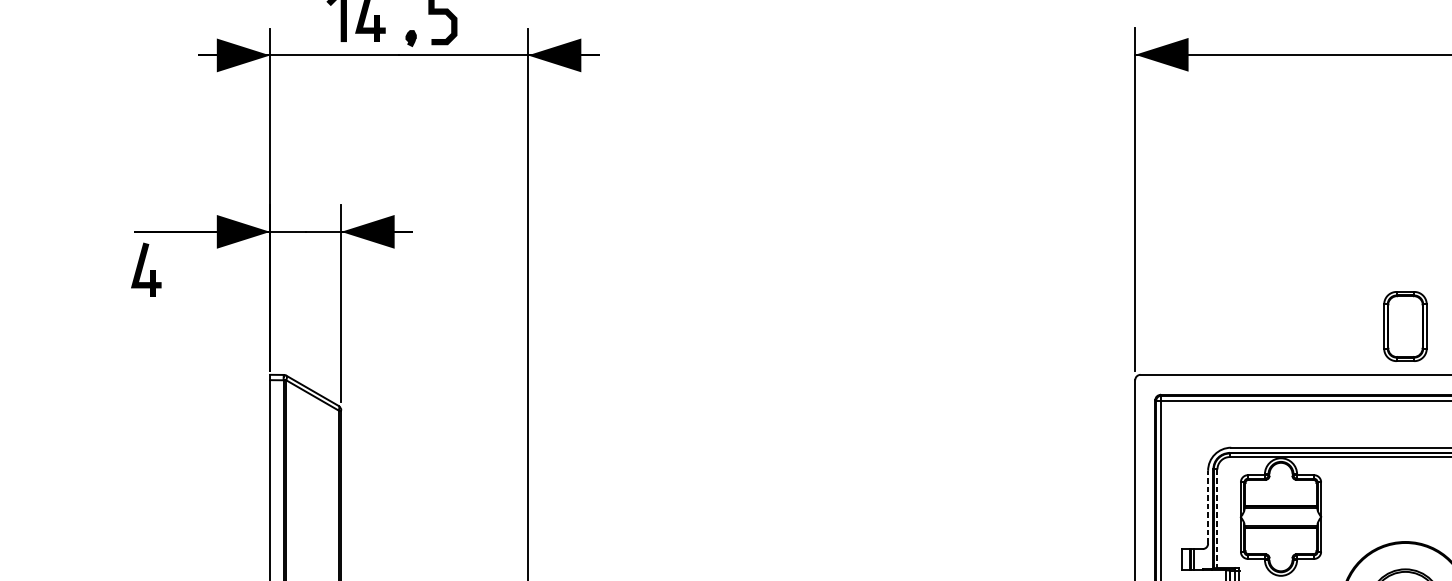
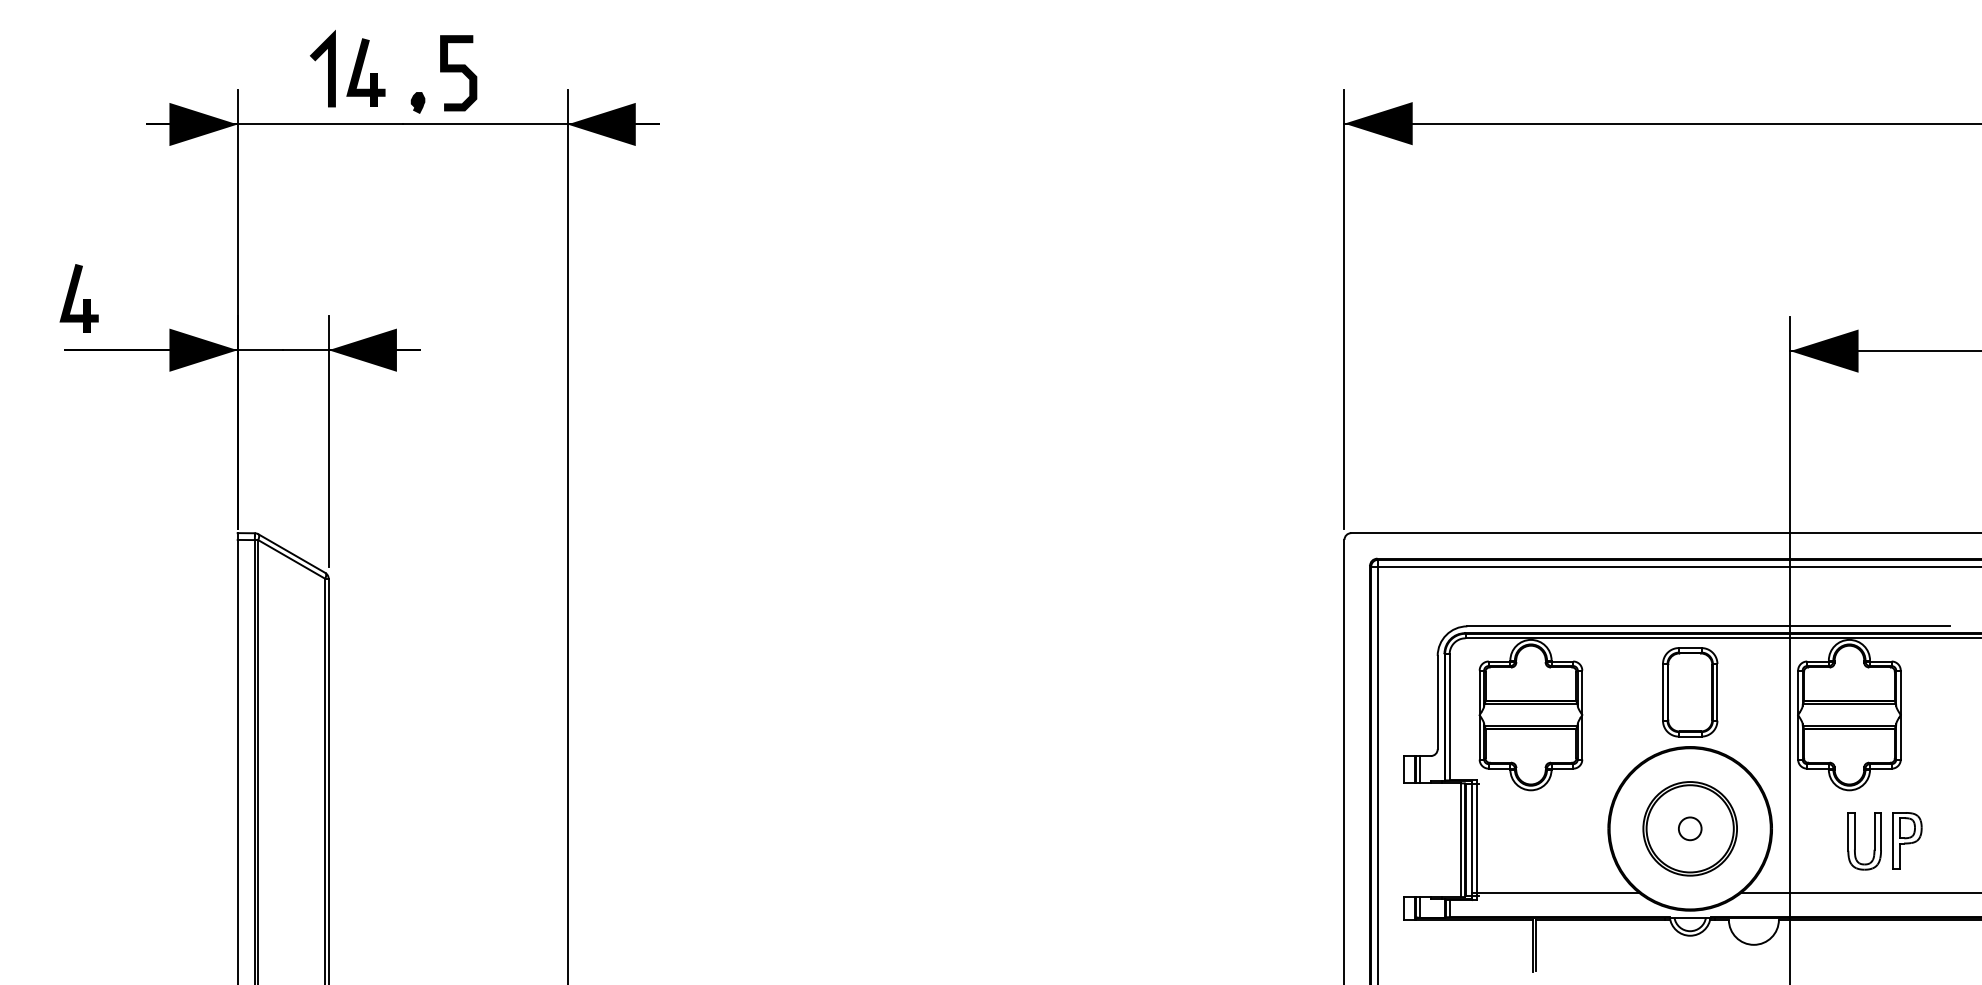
part: (145, 269) -> (78, 298), moved
part: (1405, 326) -> (1690, 692), moved
line: (1207, 507) -> (1437, 702), dashed -> solid
line: (1217, 518) -> (1449, 717), dashed -> solid

